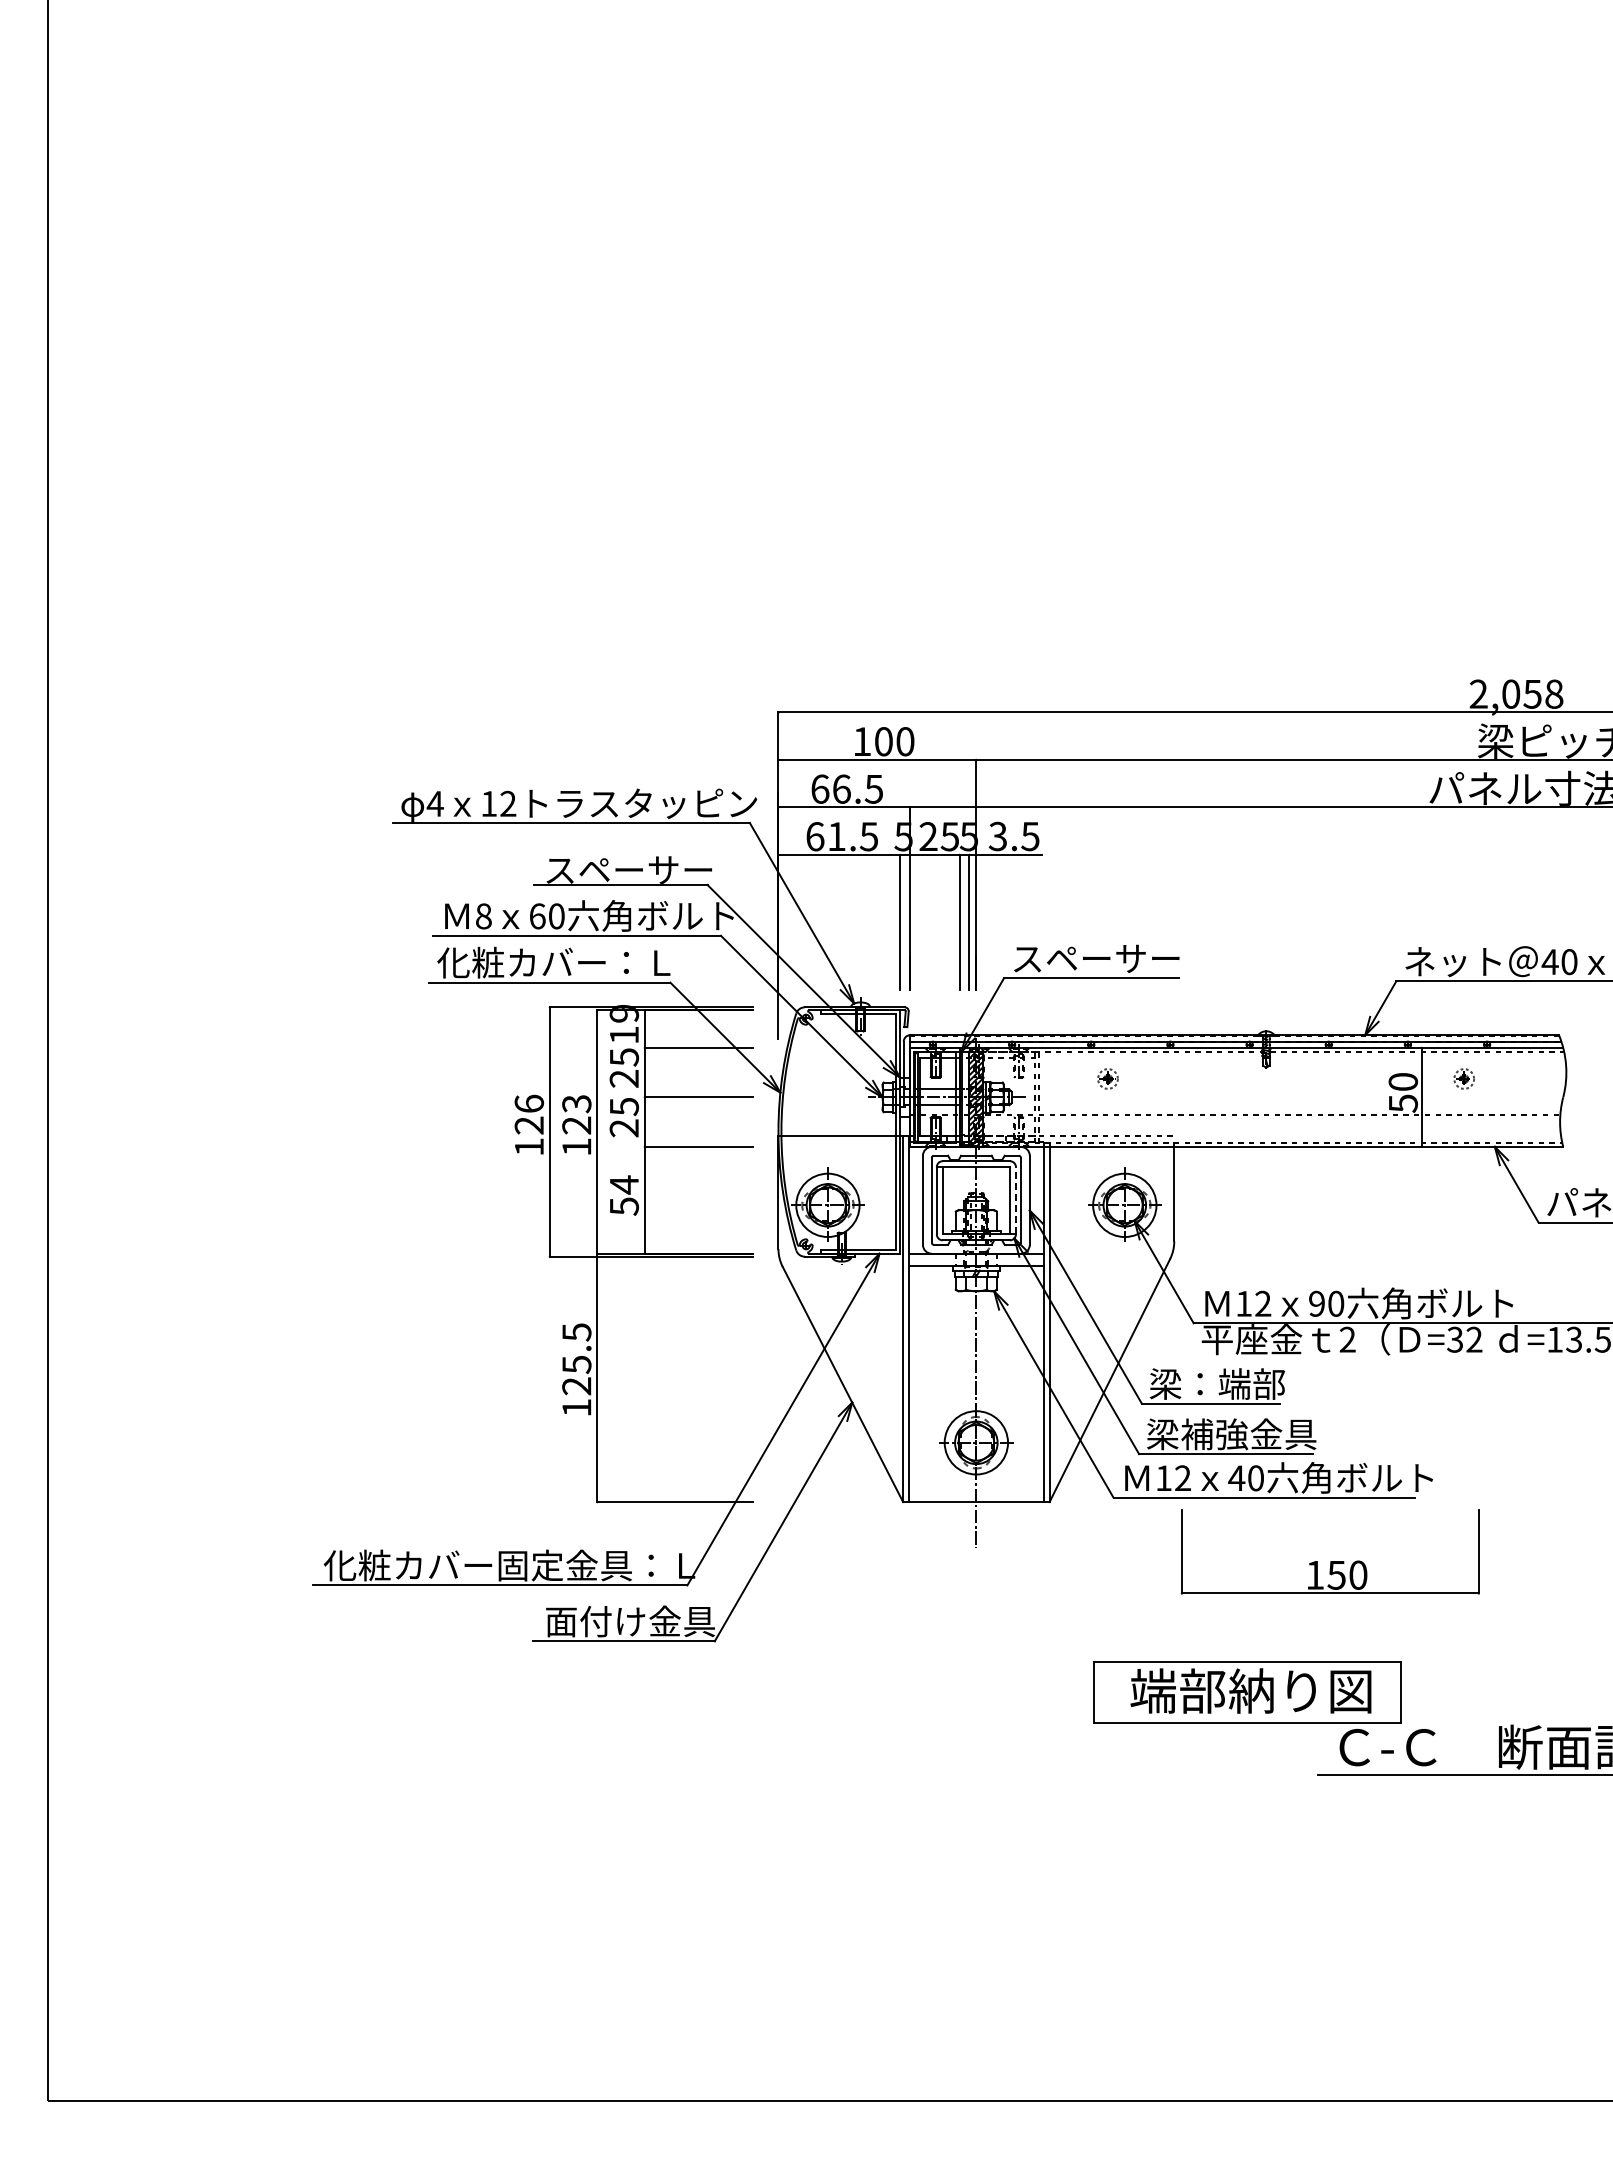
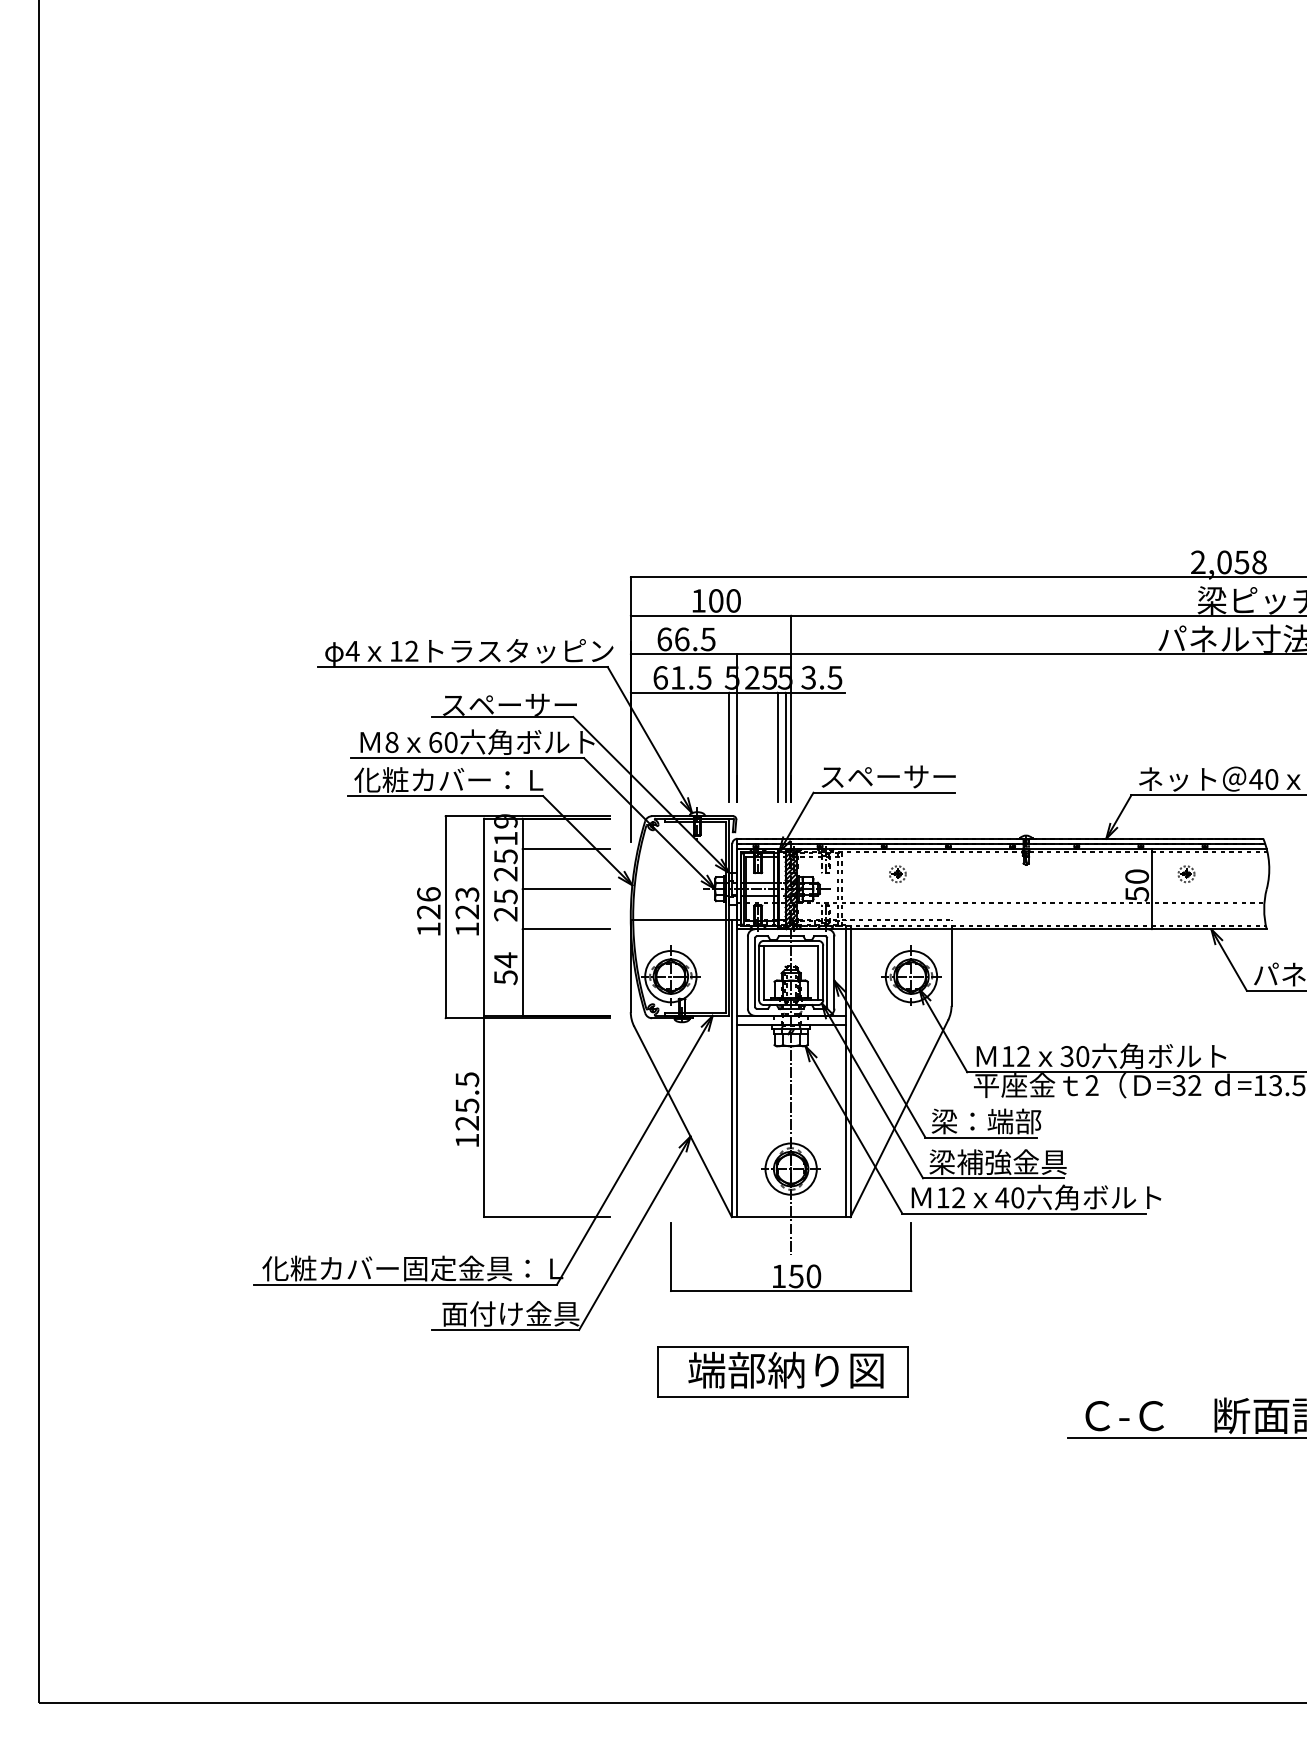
line: (1015, 1200) -> (822, 972), dashed -> solid
text: (1316, 1303) -> (1066, 1056), 90 -> 30
part: (1330, 1561) -> (791, 1265), moved
part: (1247, 1692) -> (783, 1371), moved

